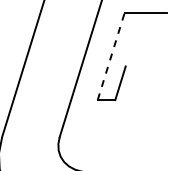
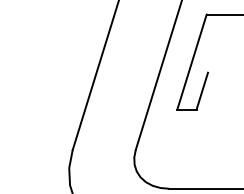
line: (111, 57) -> (192, 62), dashed -> solid

